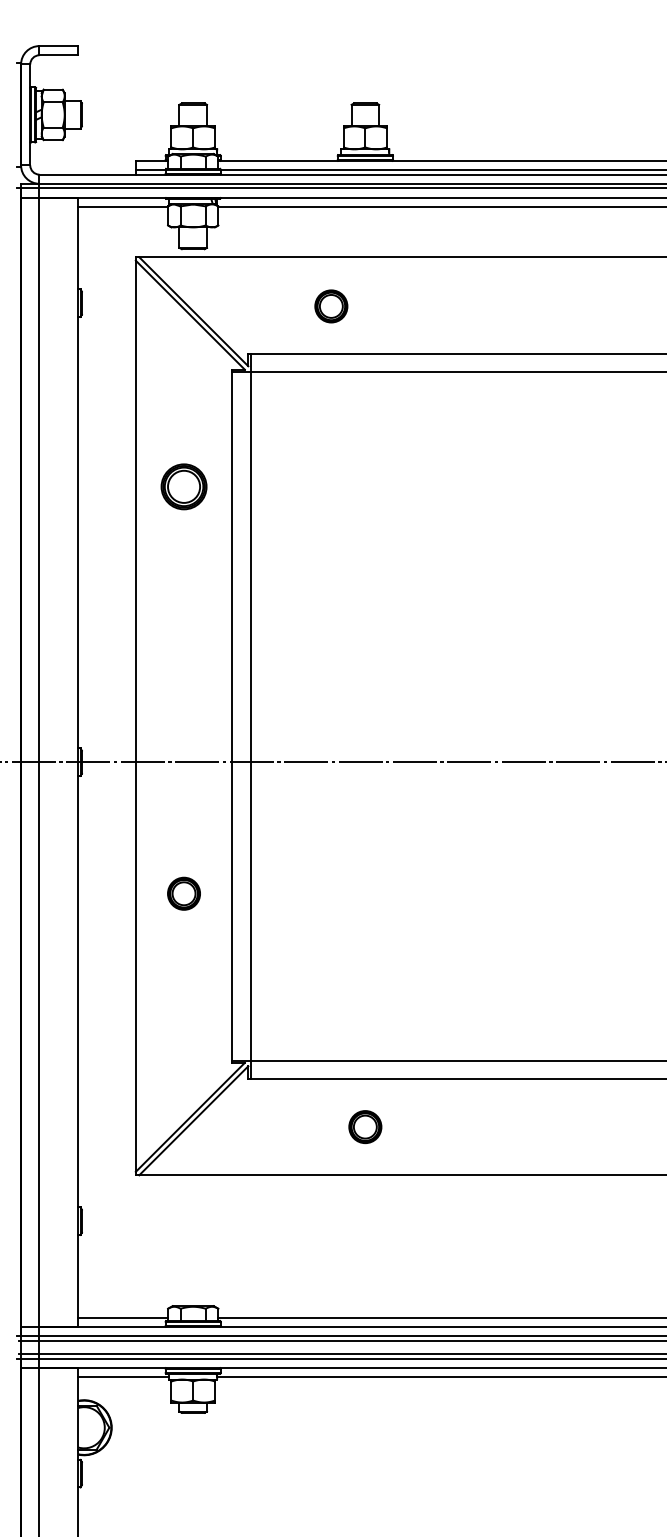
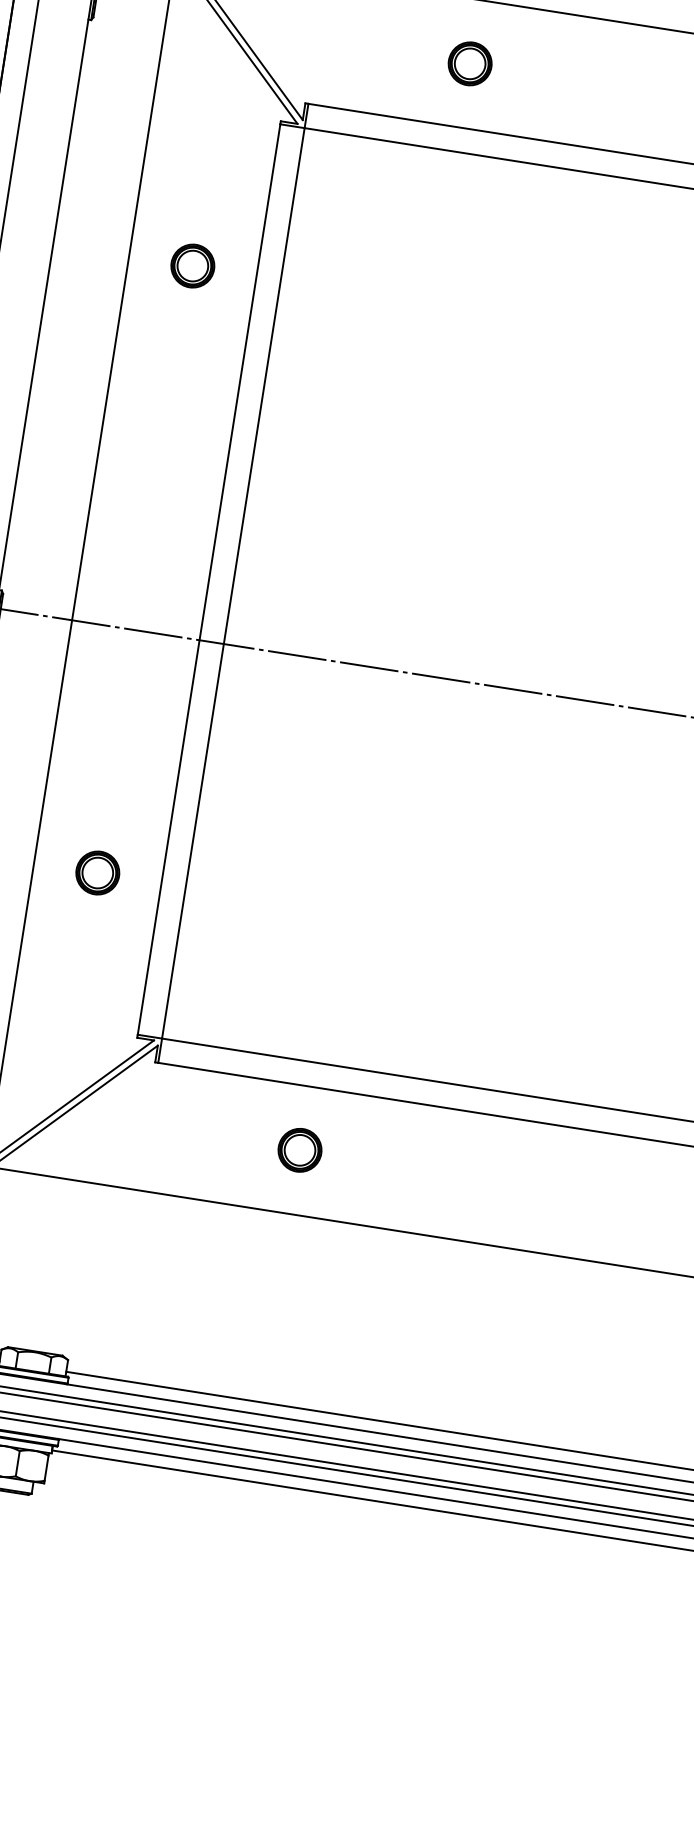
part: (331, 306) -> (470, 63), moved
part: (183, 486) -> (192, 265), size x0.71
part: (183, 893) -> (97, 872), moved

